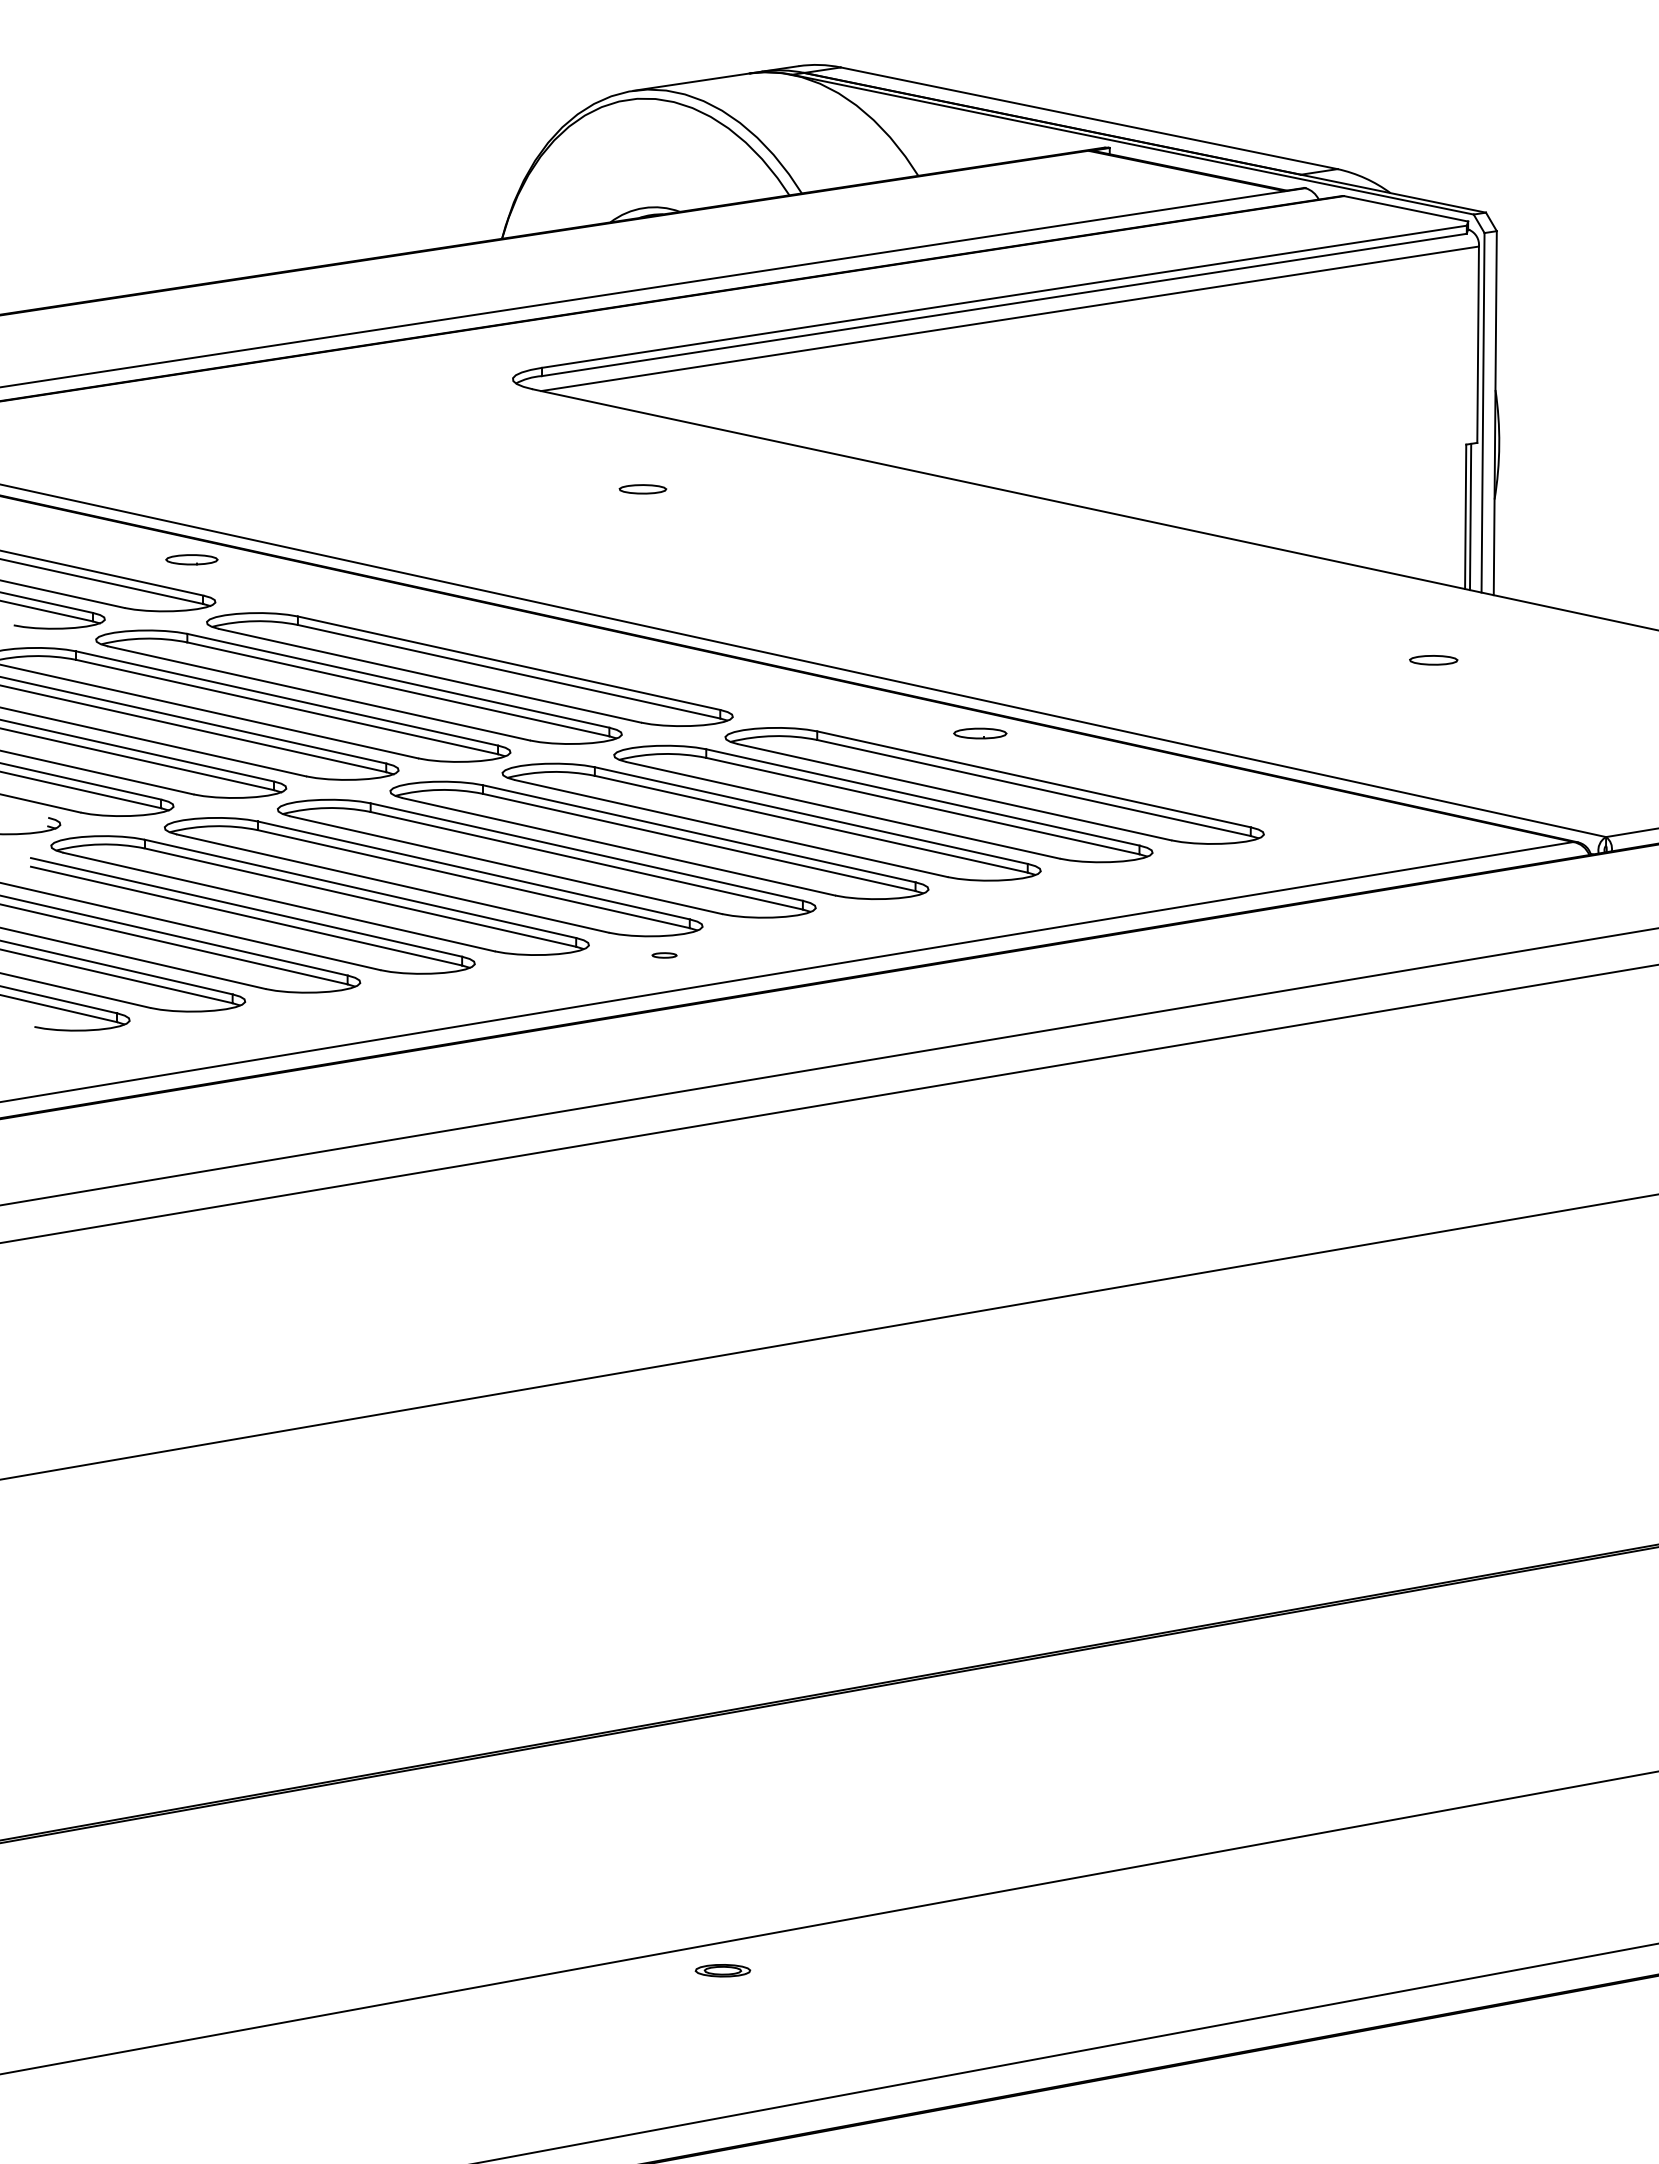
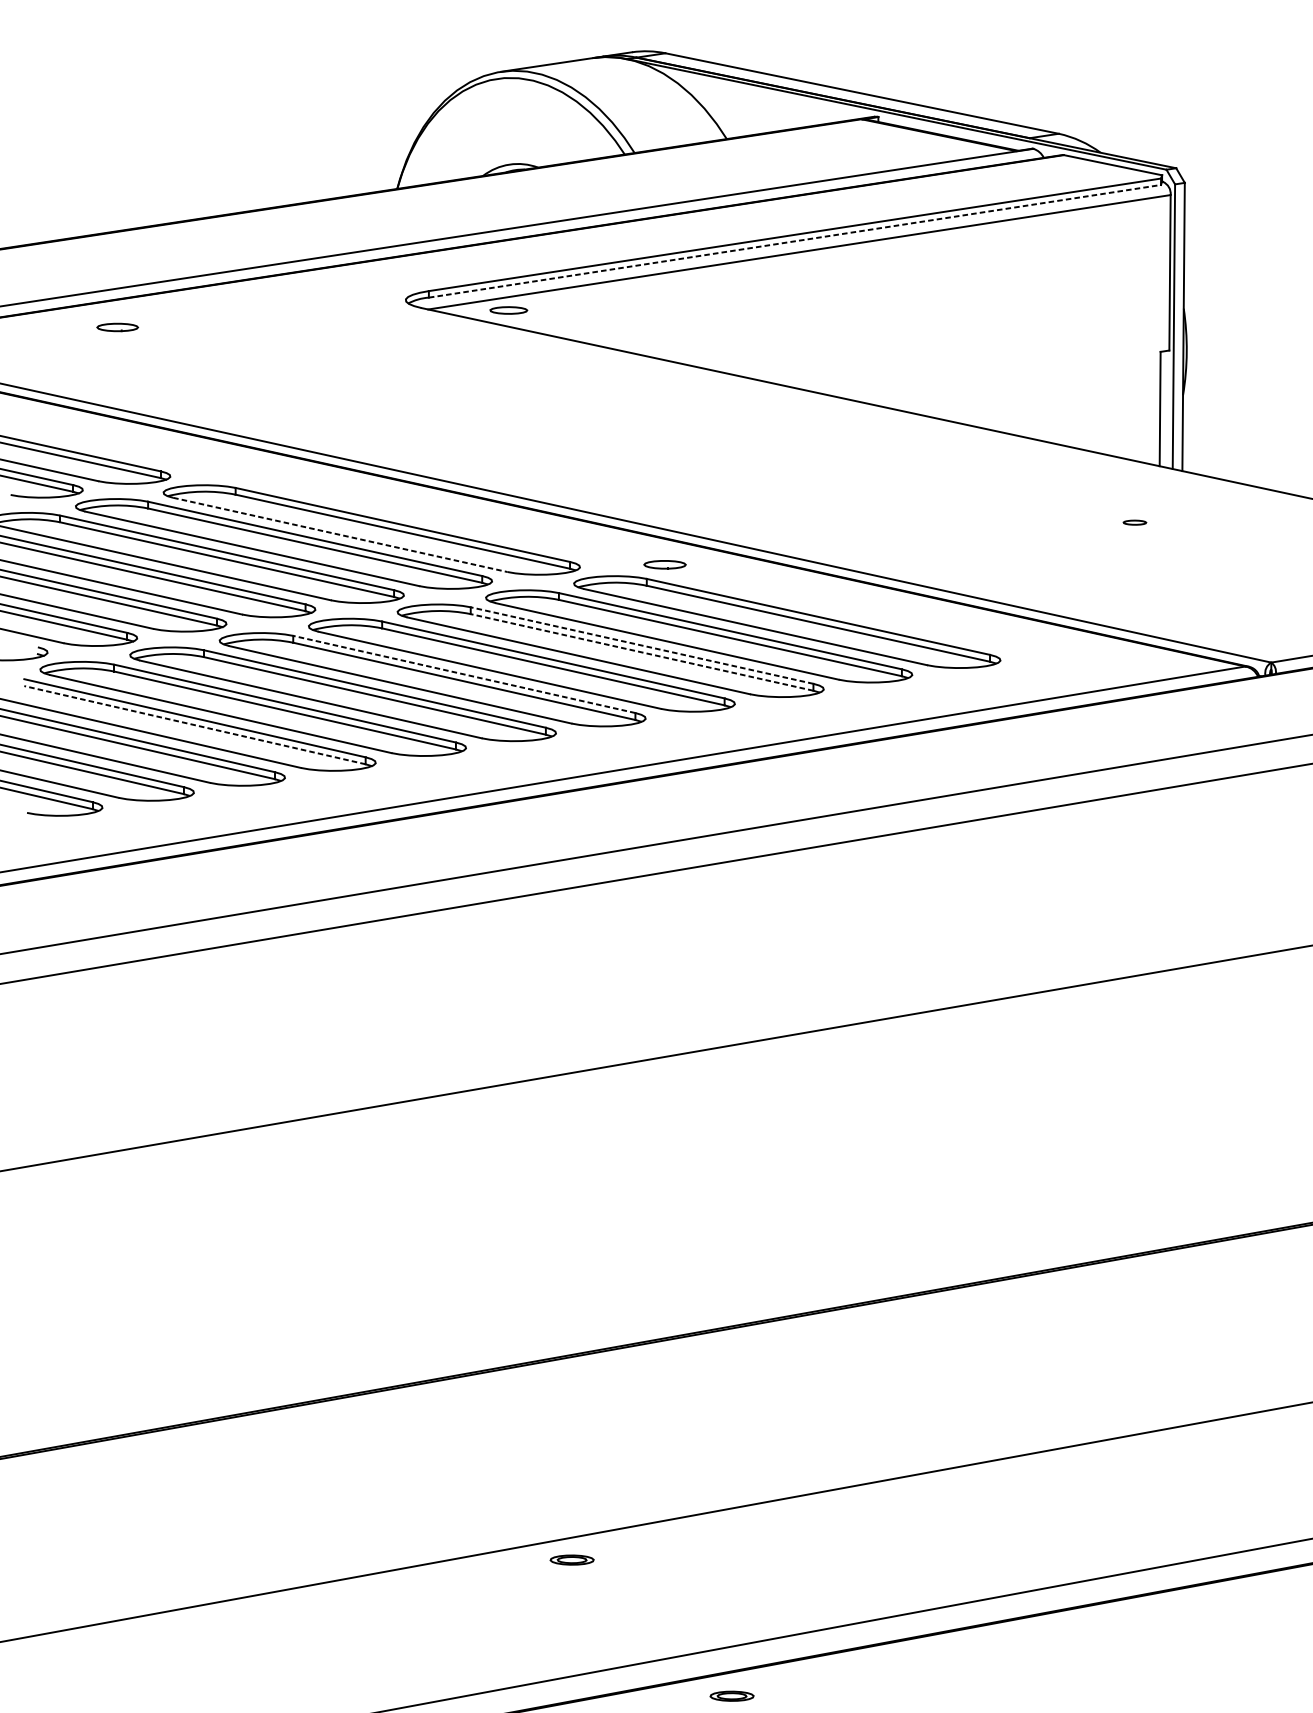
line: (1004, 304) -> (795, 240), solid -> dashed
part: (642, 489) -> (508, 310), moved
line: (1470, 516) -> (1163, 408), removed
part: (191, 559) -> (117, 327), moved
part: (1433, 660) -> (1134, 522), size x0.6
line: (430, 675) -> (340, 534), solid -> dashed
part: (980, 733) -> (665, 564), moved
line: (811, 815) -> (642, 645), solid -> dashed
line: (811, 824) -> (642, 652), solid -> dashed
line: (586, 852) -> (464, 674), solid -> dashed
line: (246, 916) -> (194, 725), solid -> dashed
part: (664, 955) -> (525, 756), removed
part: (924, 2142) -> (731, 1696), added

